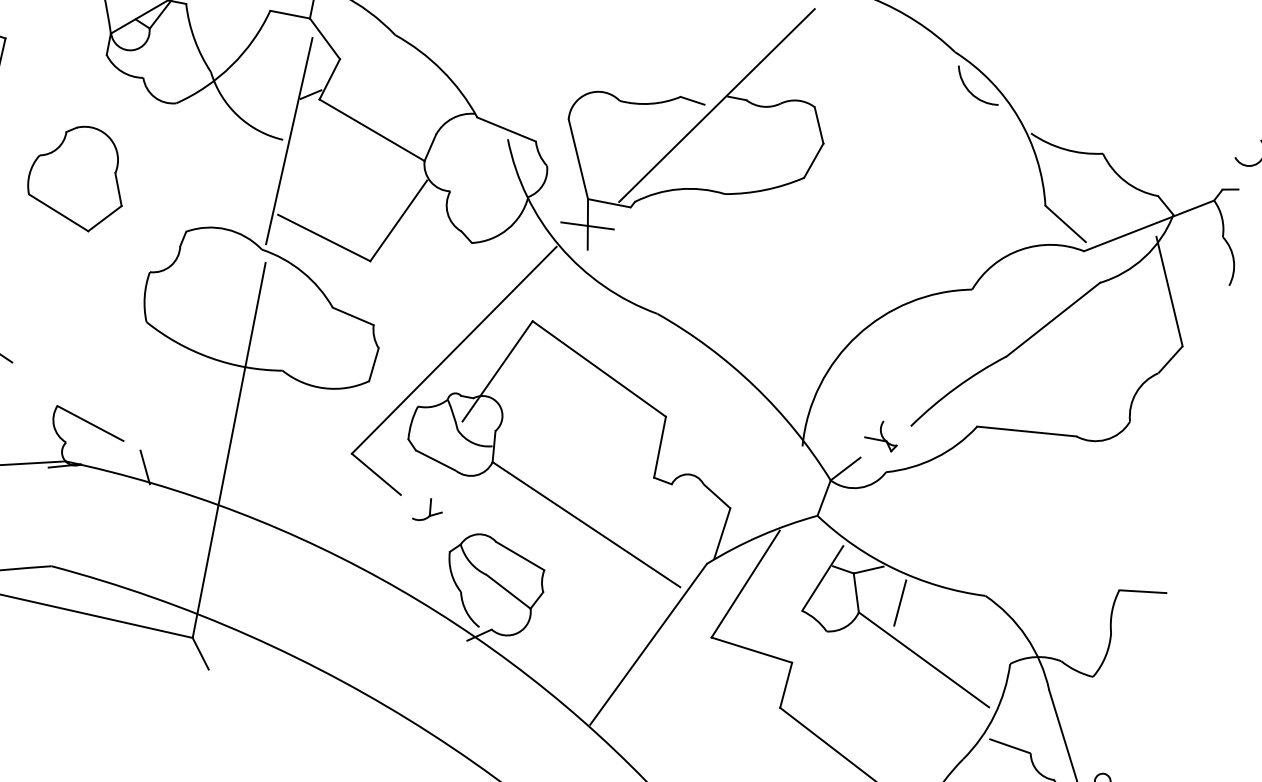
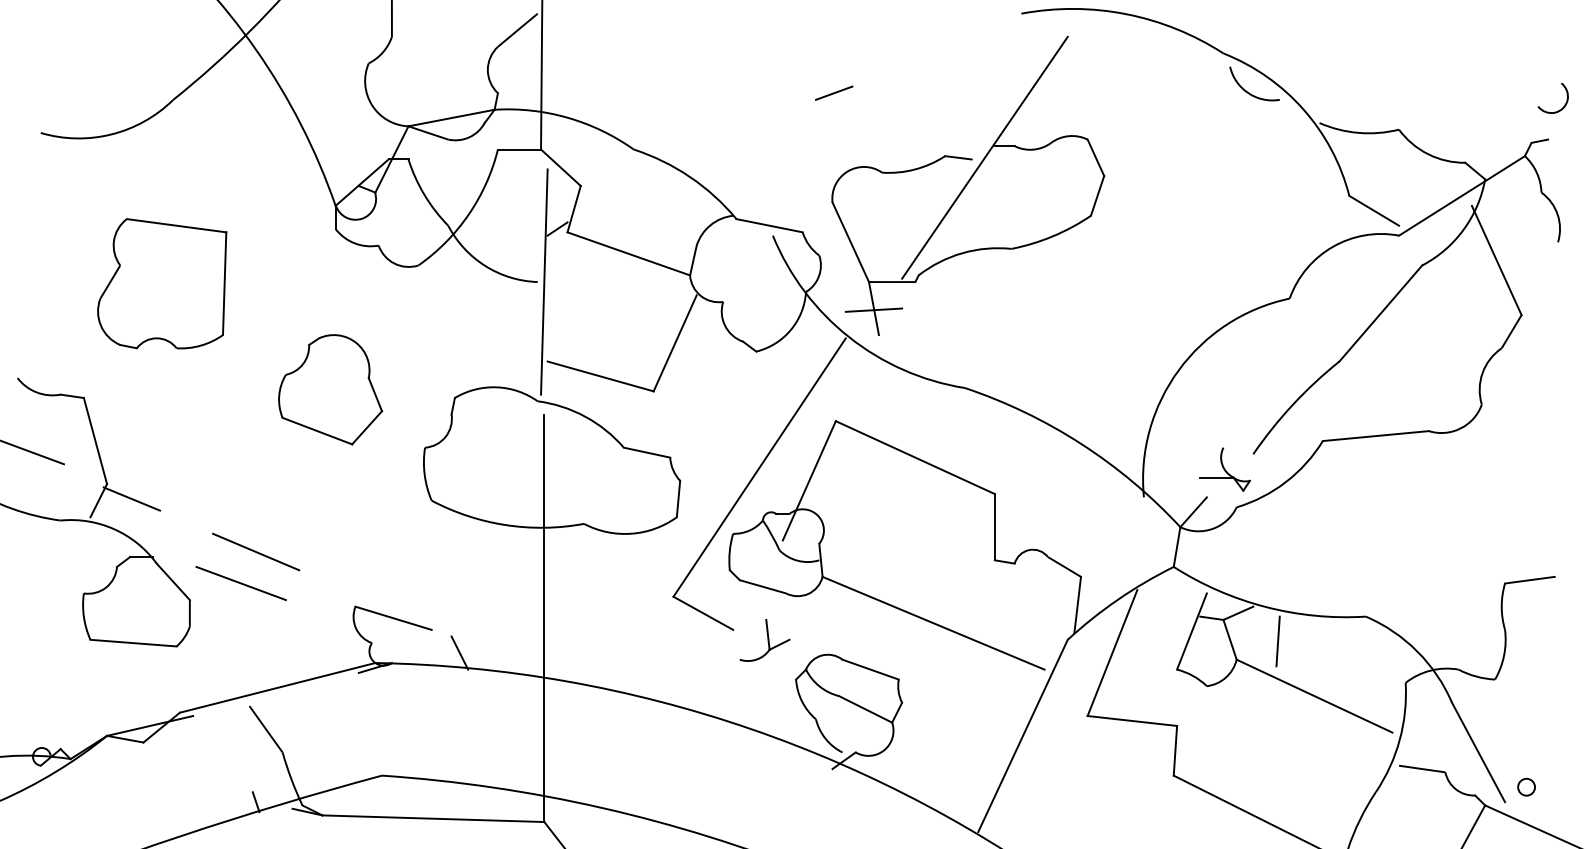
line: (589, 18) -> (833, 92), added
part: (78, 176) -> (330, 389), moved
part: (881, 435) -> (1224, 469), size x1.43
part: (427, 510) -> (764, 640), size x1.67

